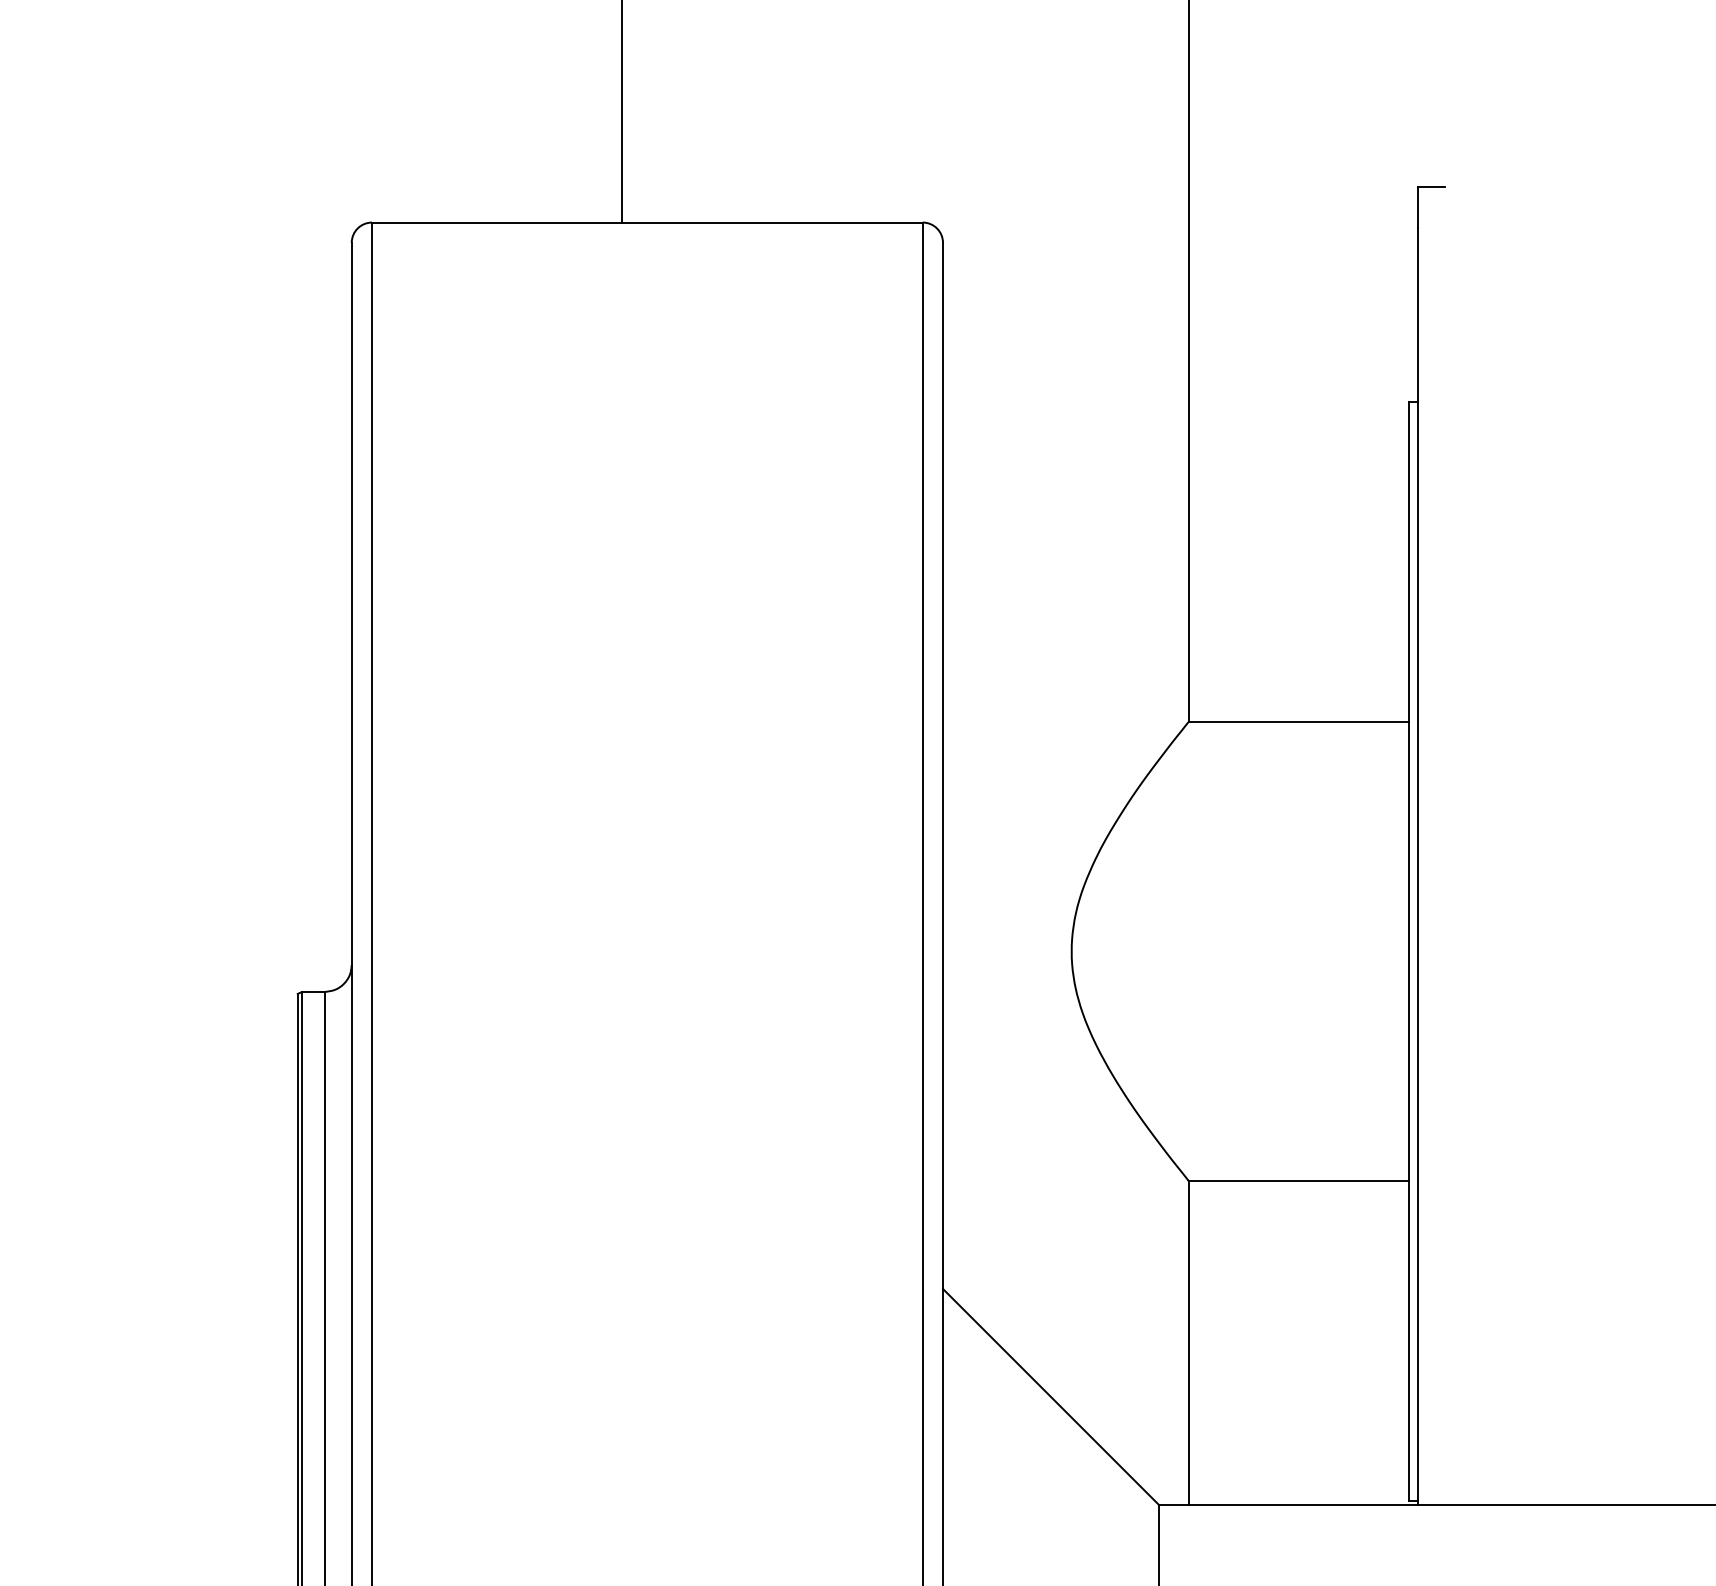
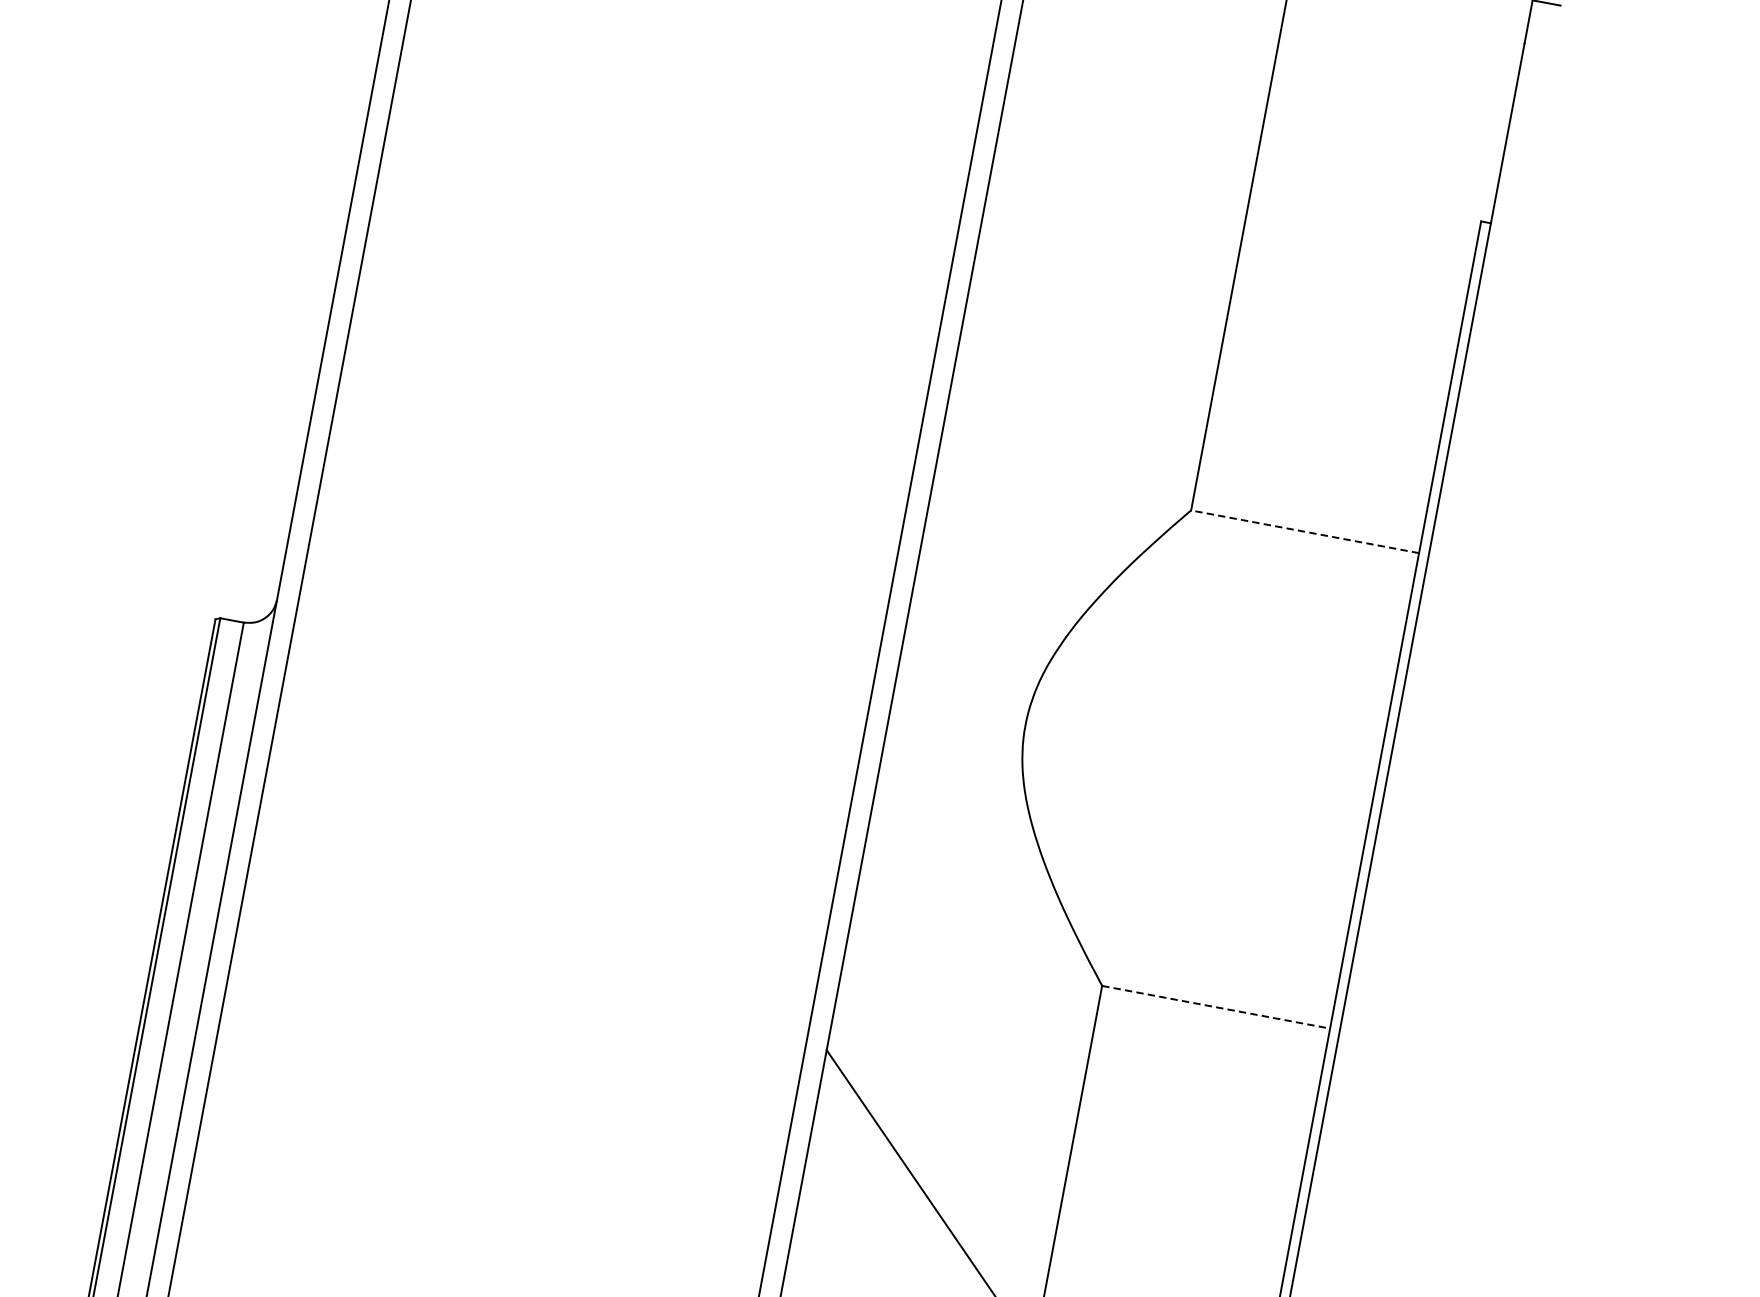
line: (1298, 722) -> (1304, 532), solid -> dashed
line: (1299, 1180) -> (1217, 1006), solid -> dashed

